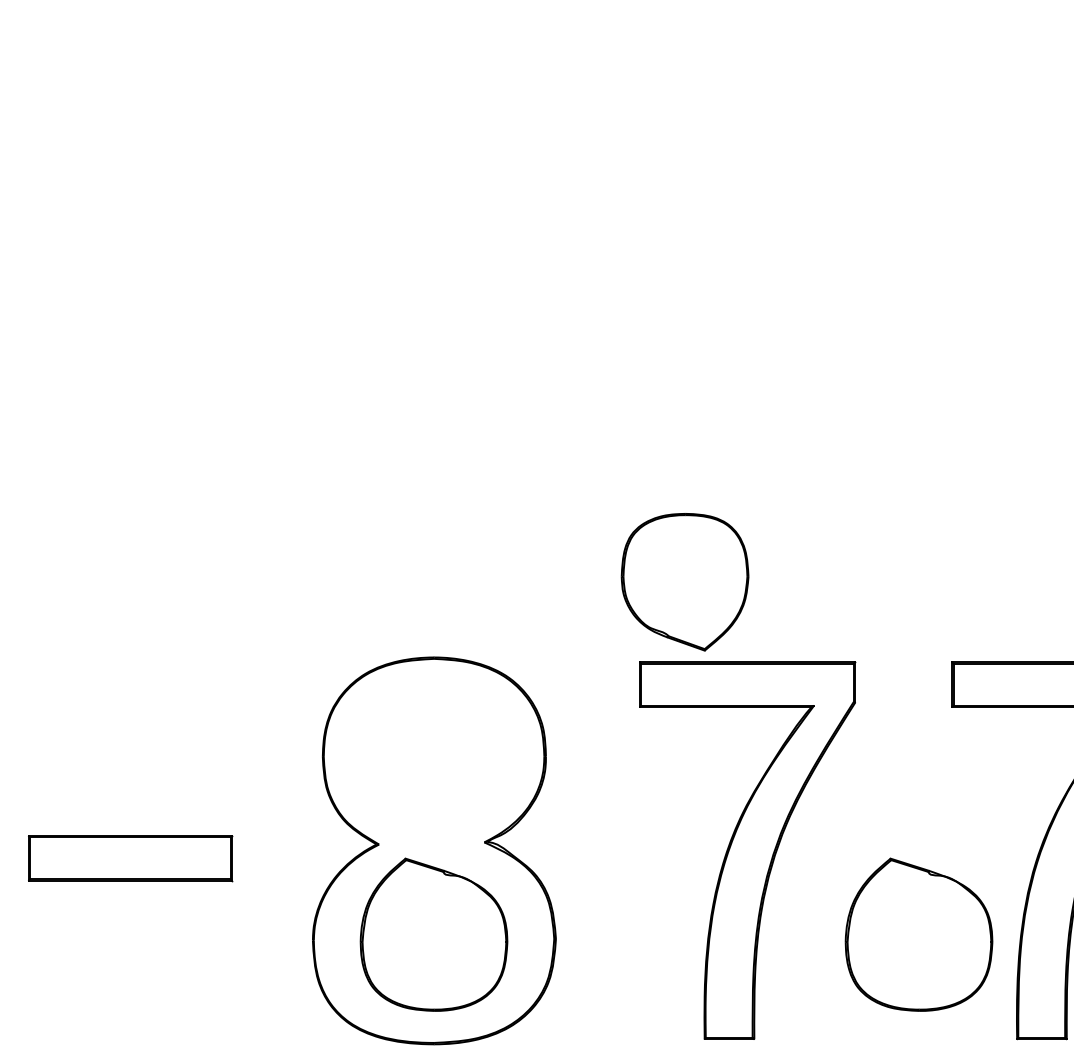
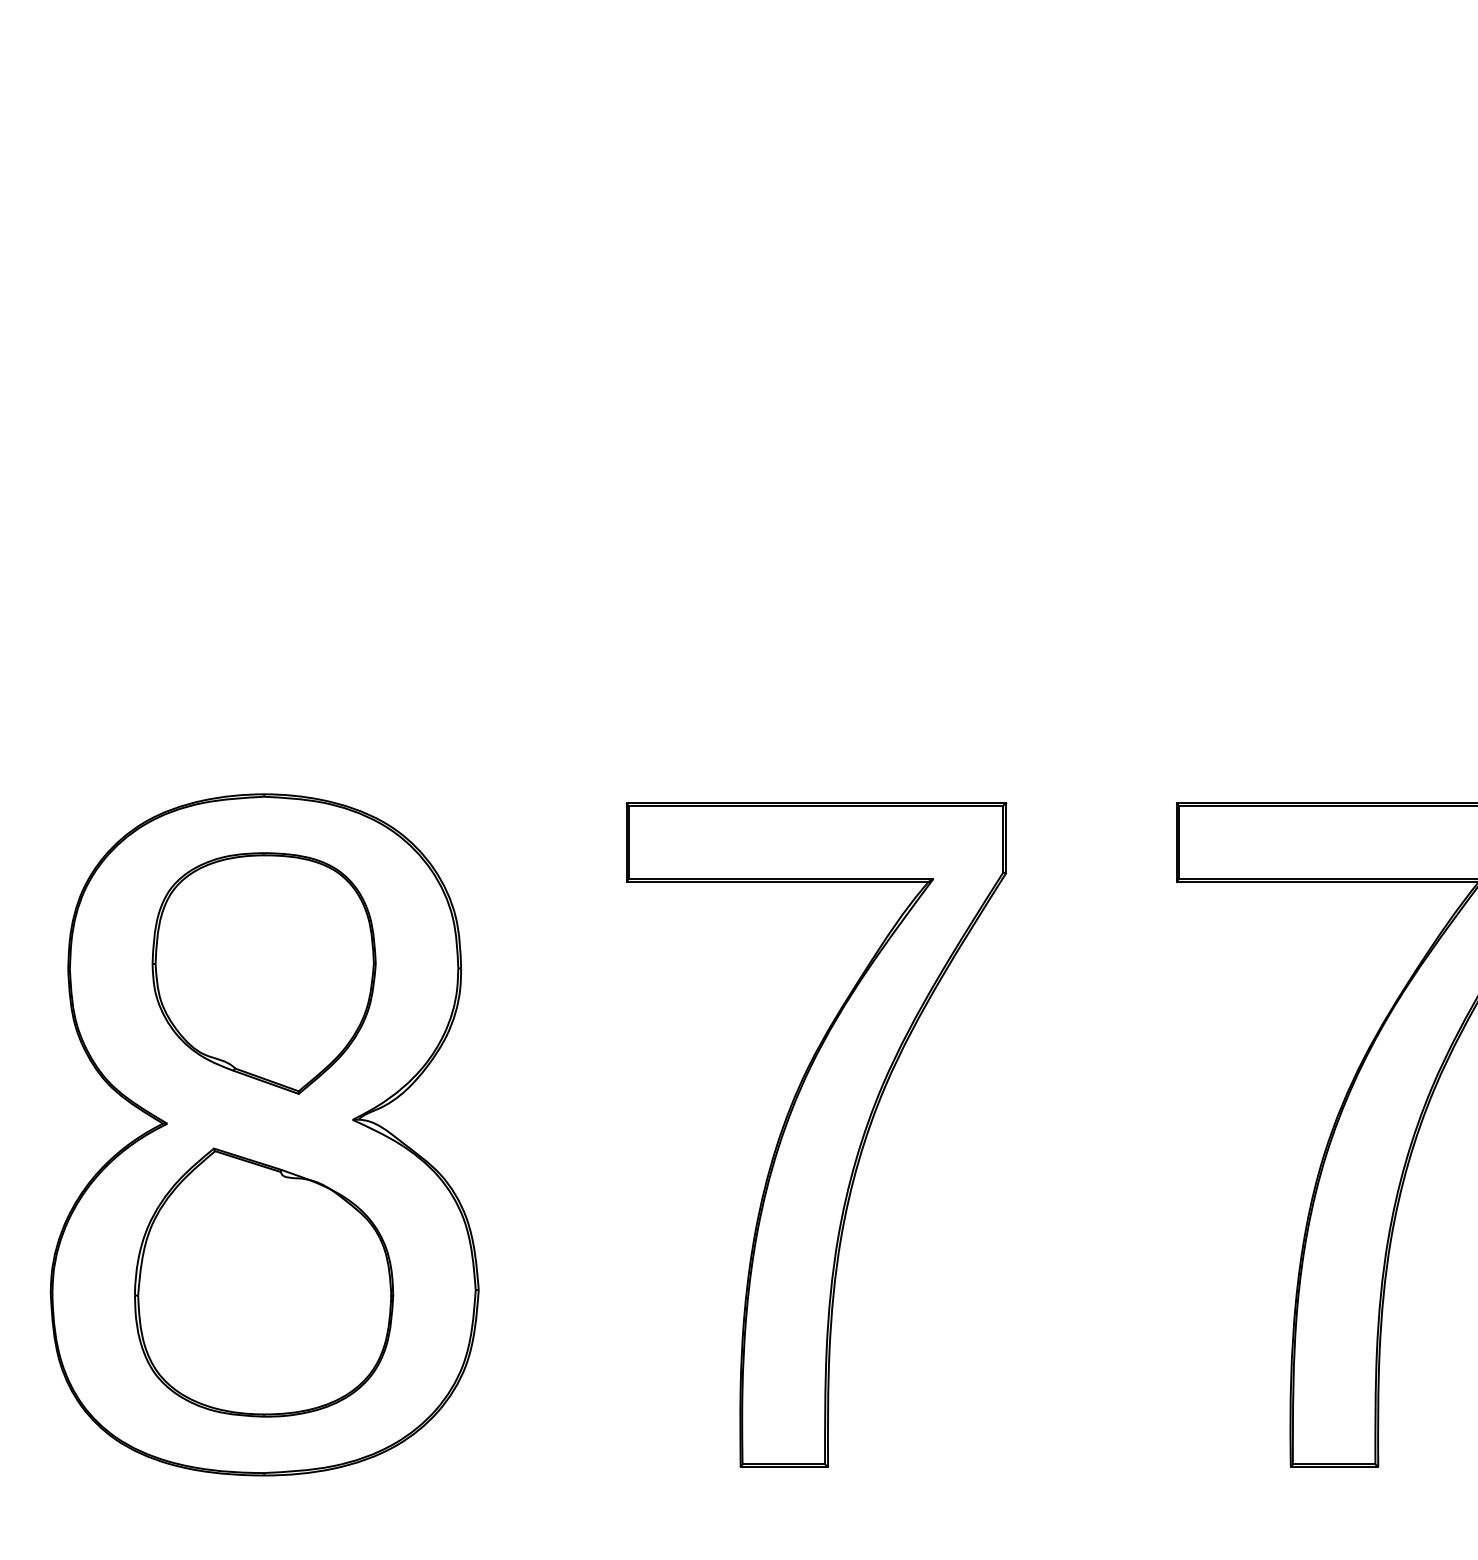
part: (684, 582) -> (263, 973), moved
part: (918, 934) -> (1117, 1282), removed

